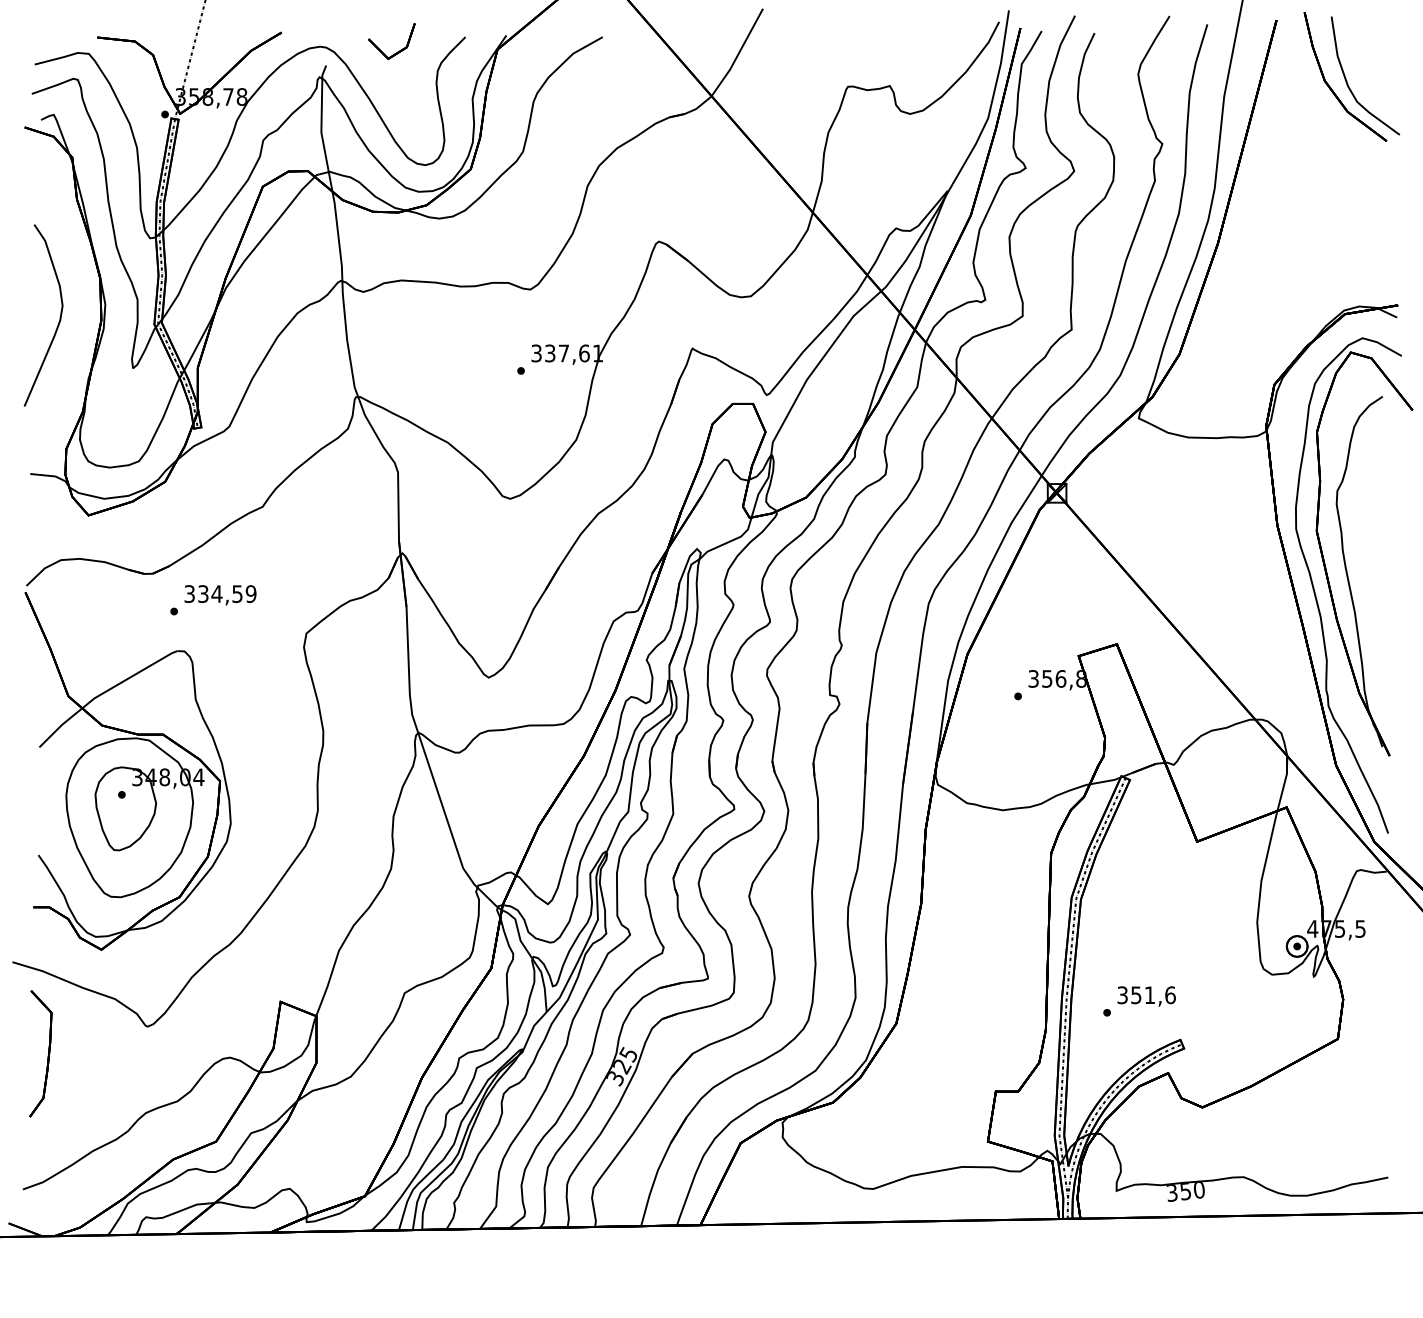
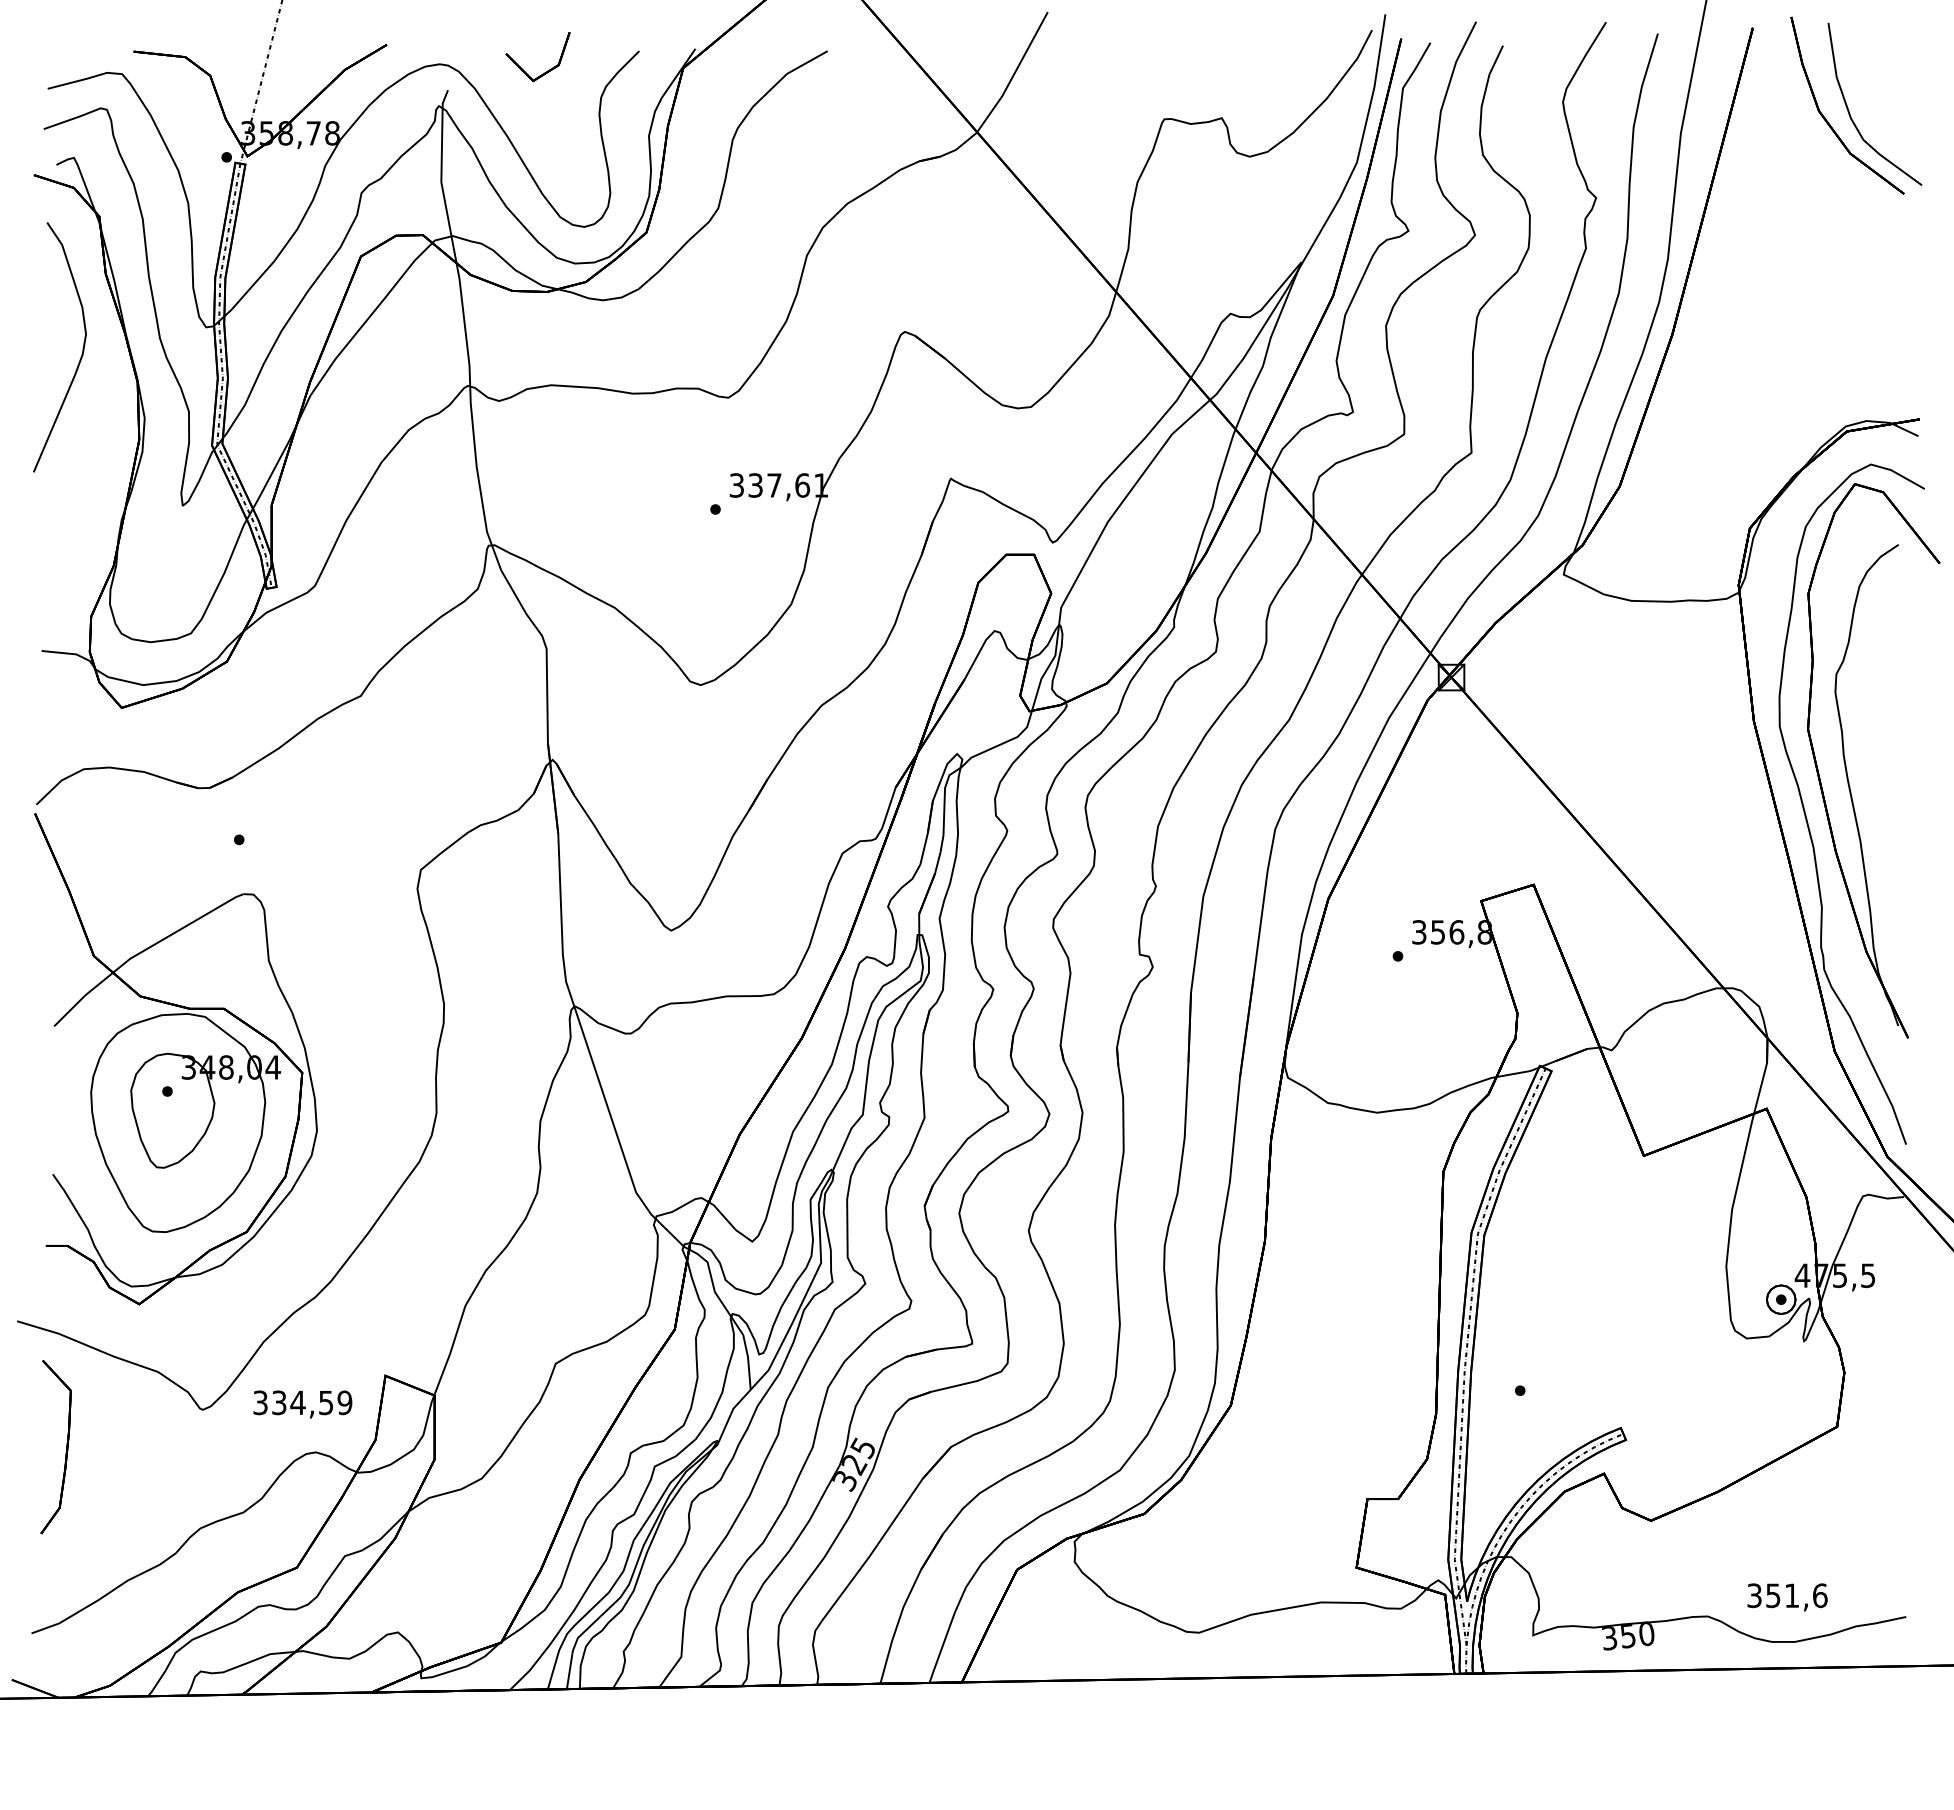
curve: (60, 316) -> (82, 348), moved
text: (220, 595) -> (302, 1404), moved
text: (1146, 996) -> (1787, 1597), moved

